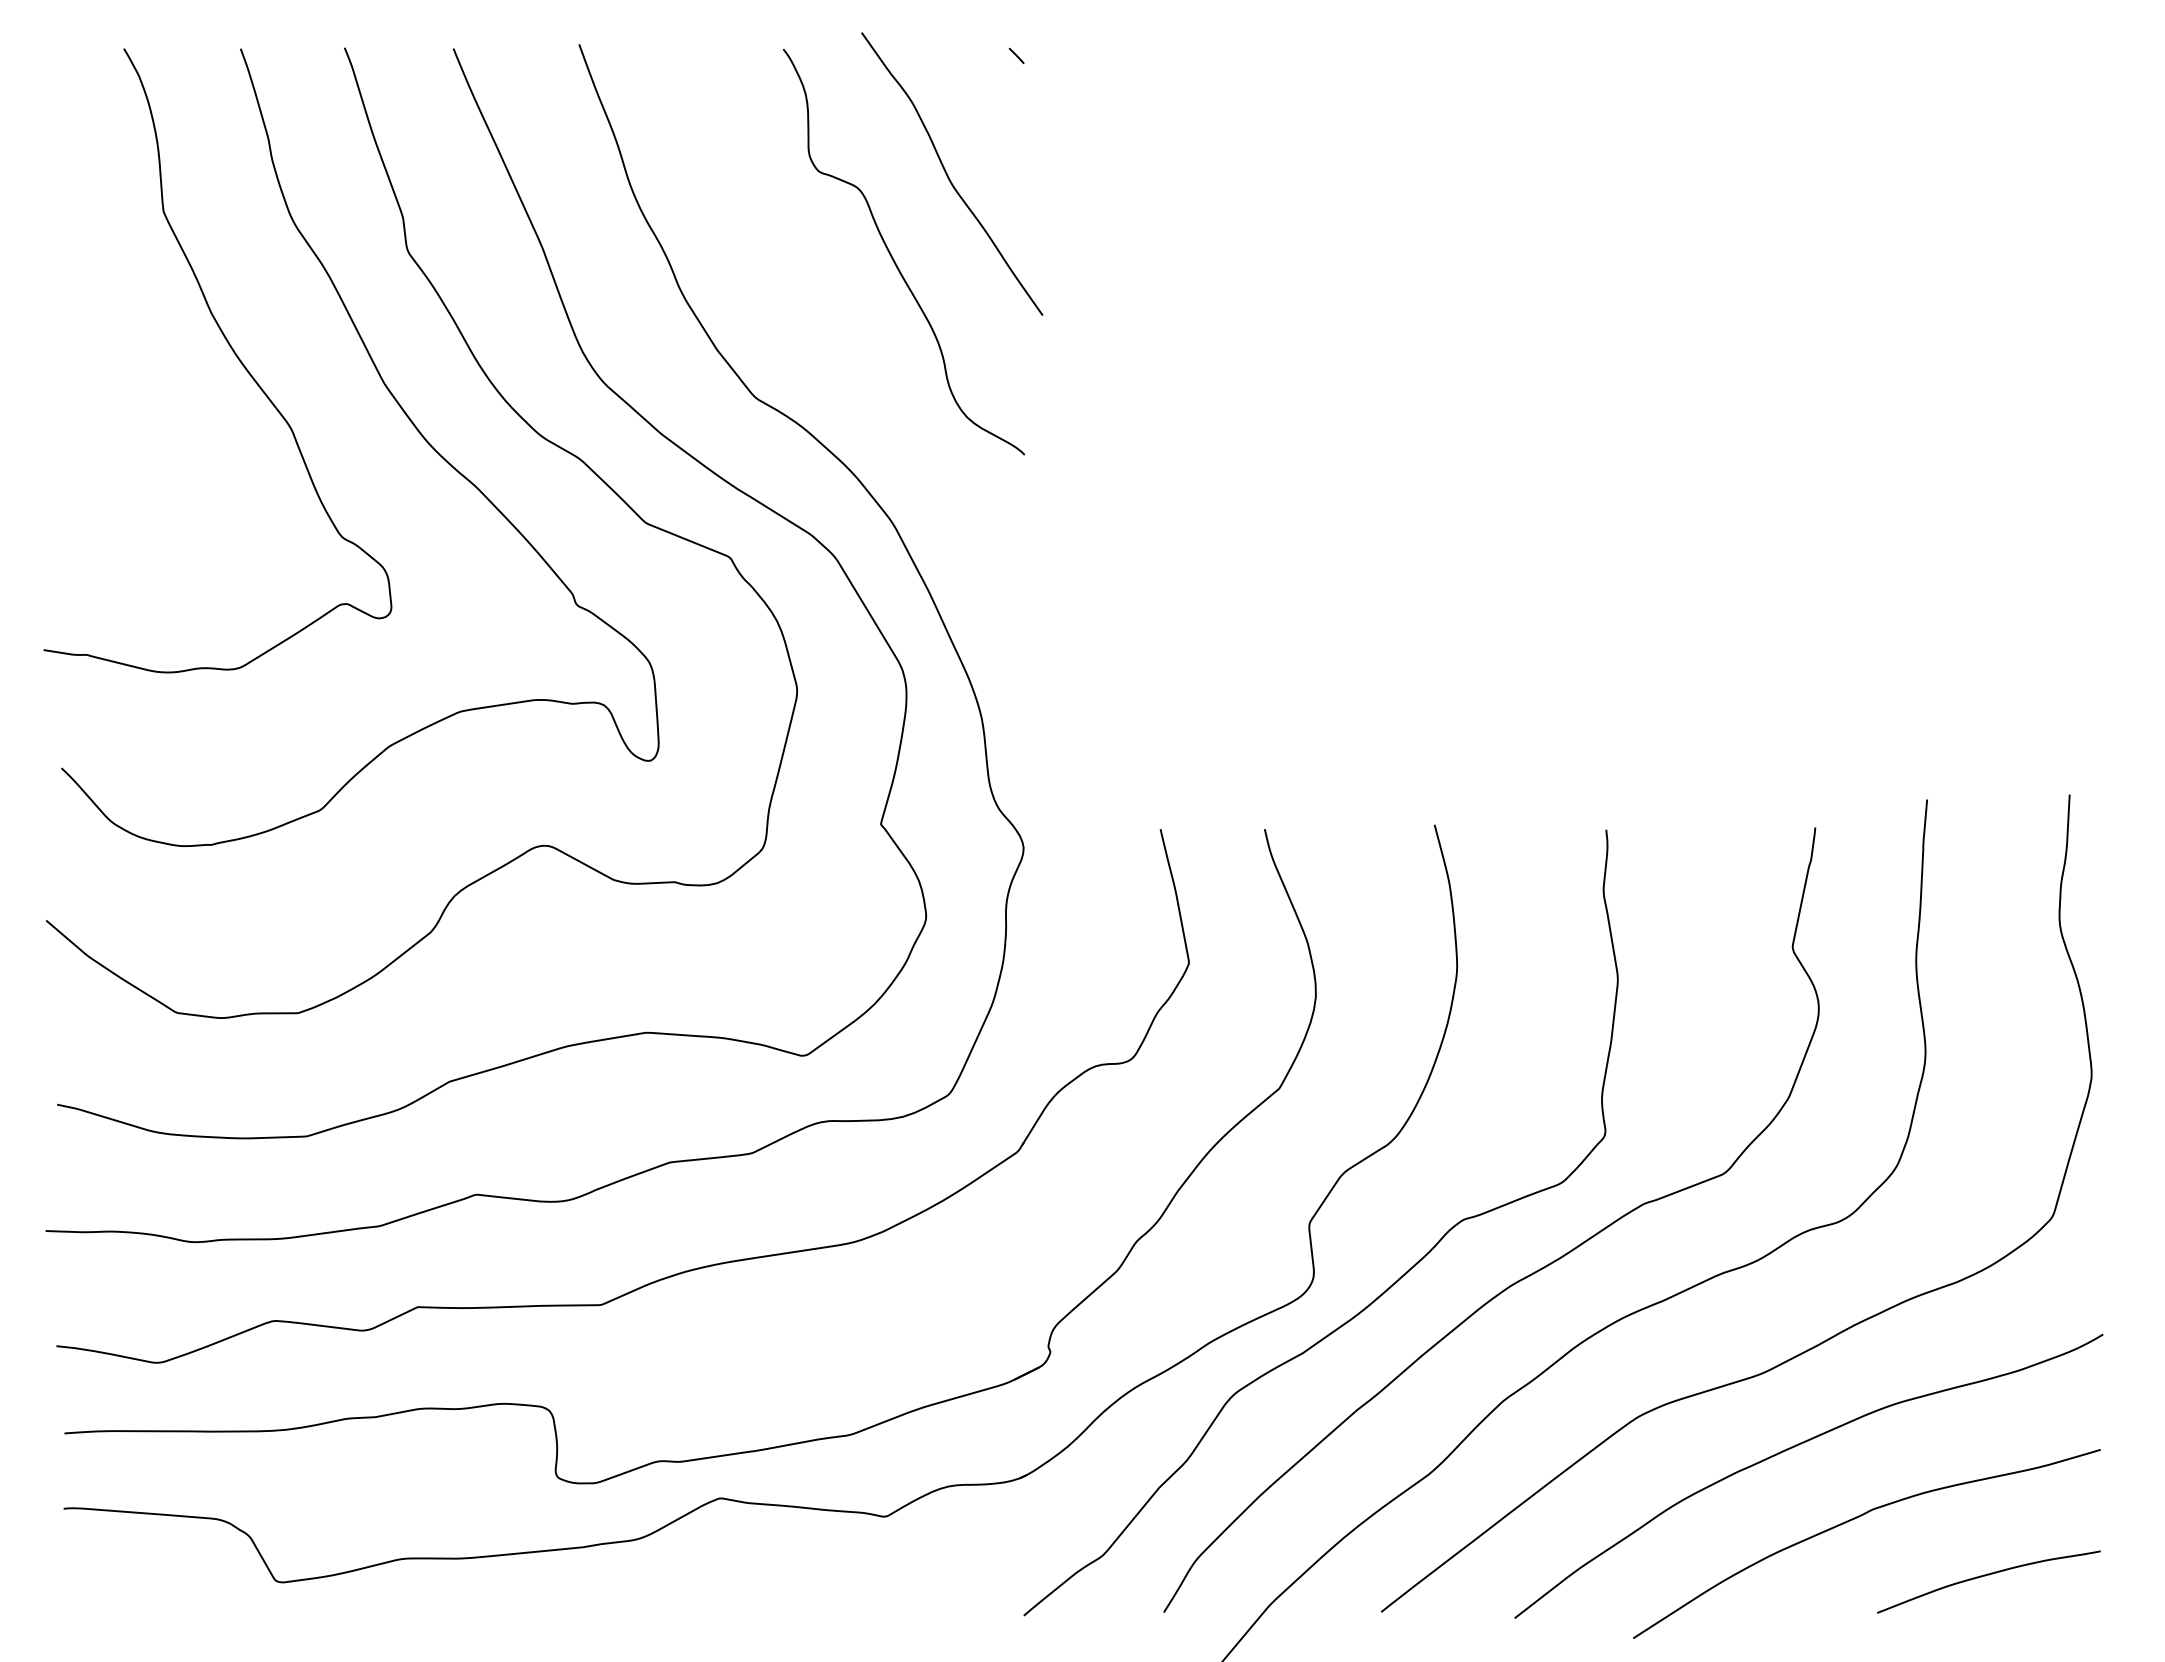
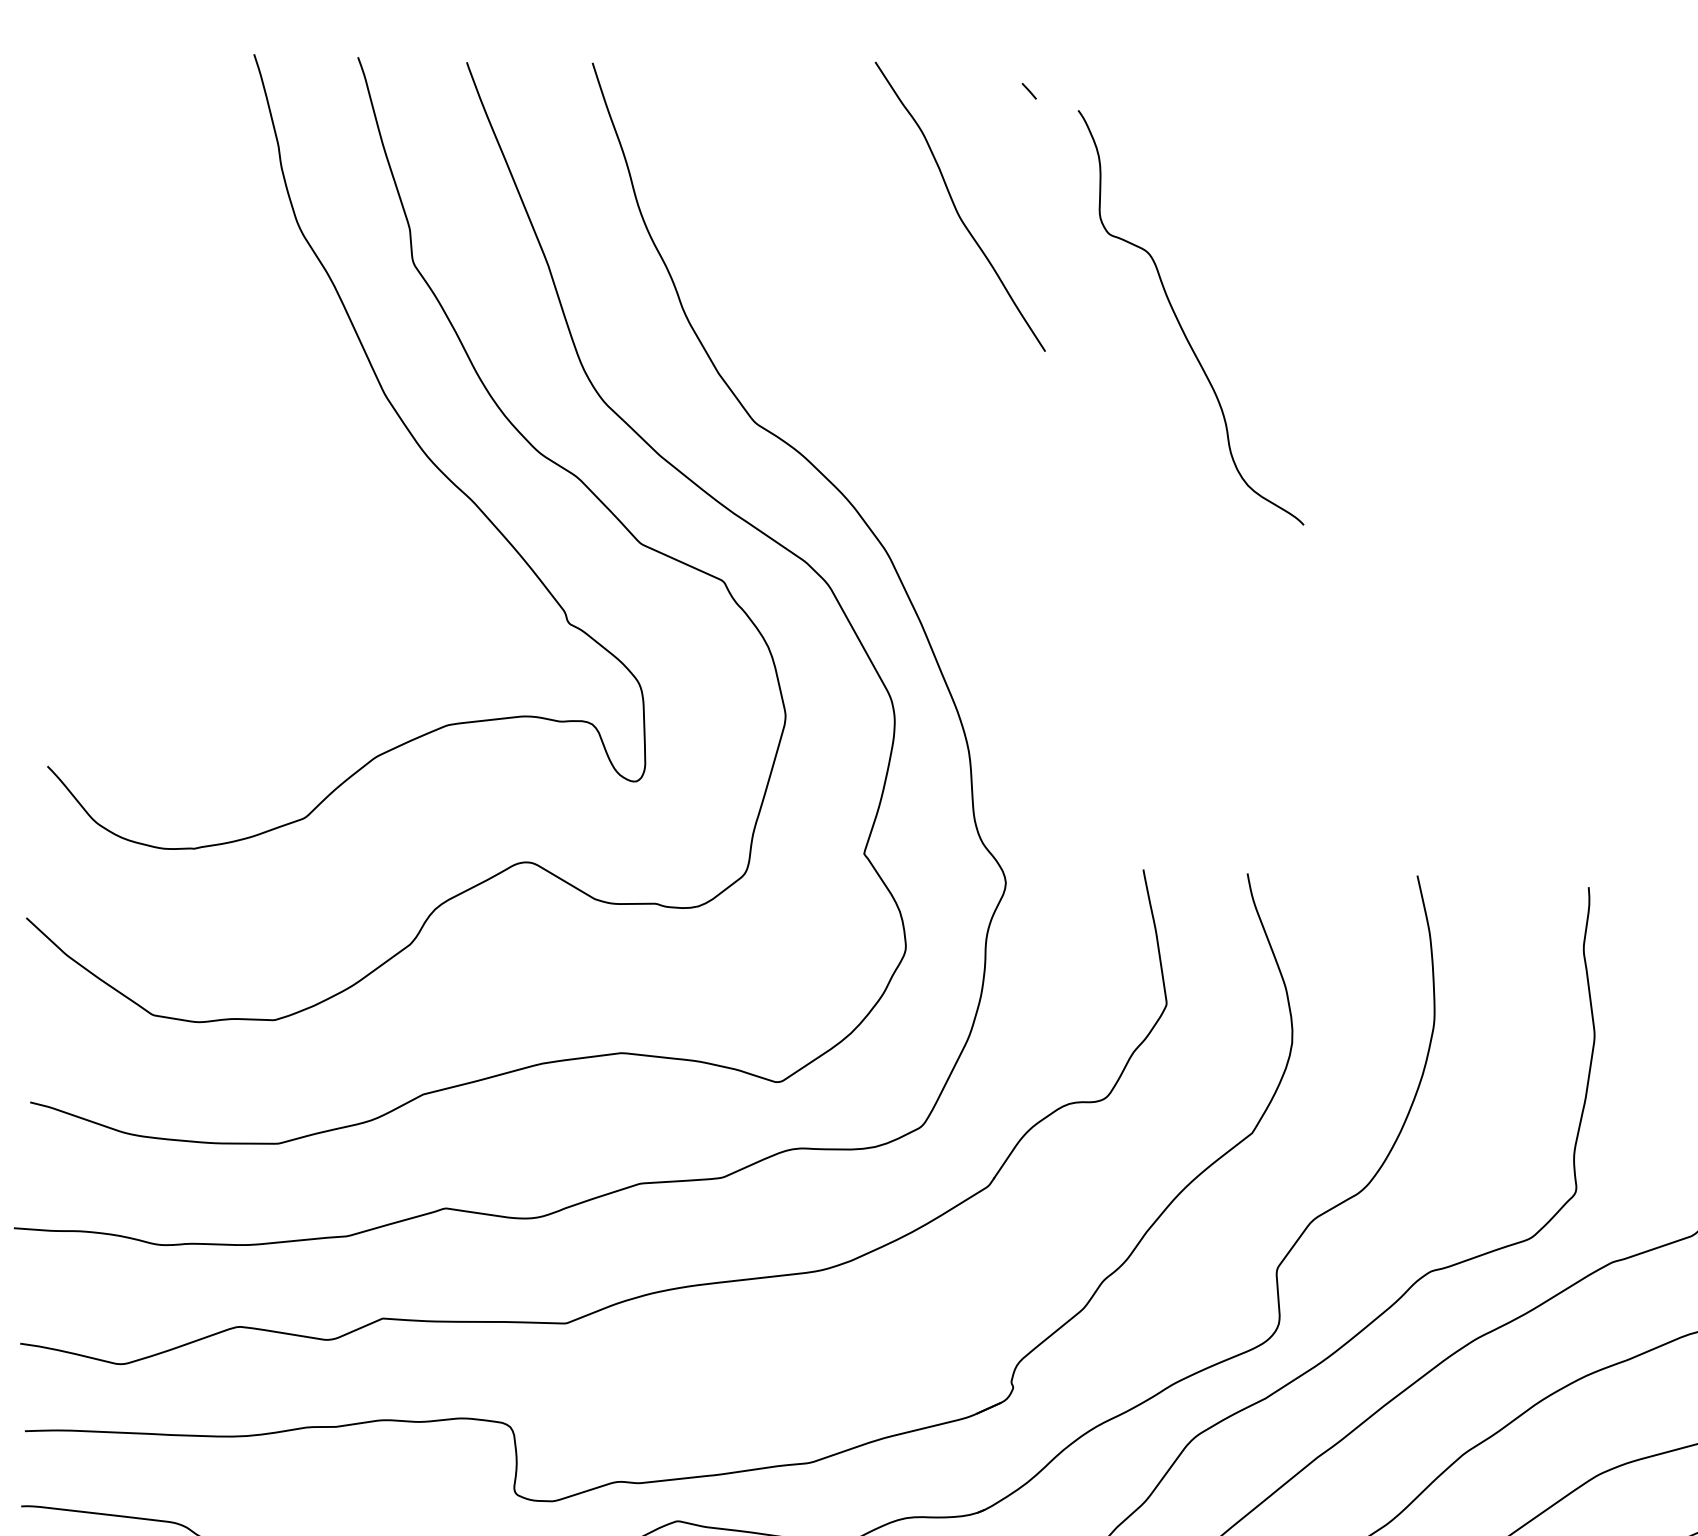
curve: (893, 257) -> (1180, 322), moved
curve: (232, 351) -> (234, 356), removed

